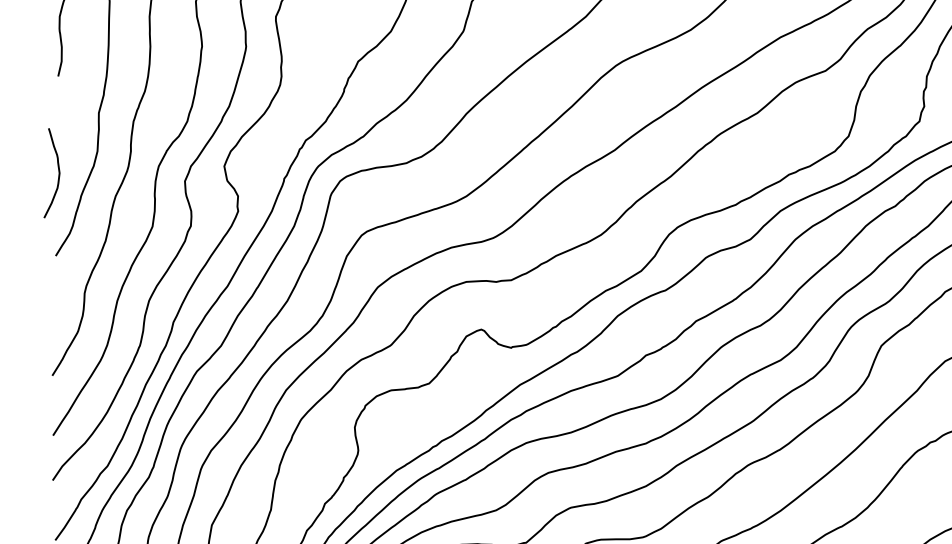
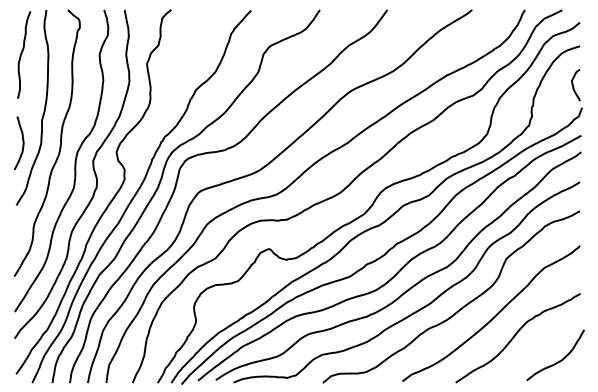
curve: (57, 171) -> (22, 142), moved

